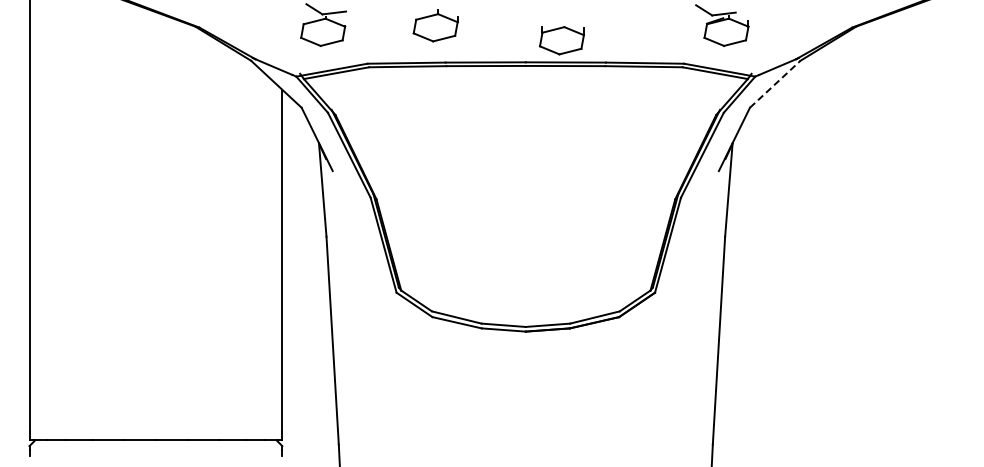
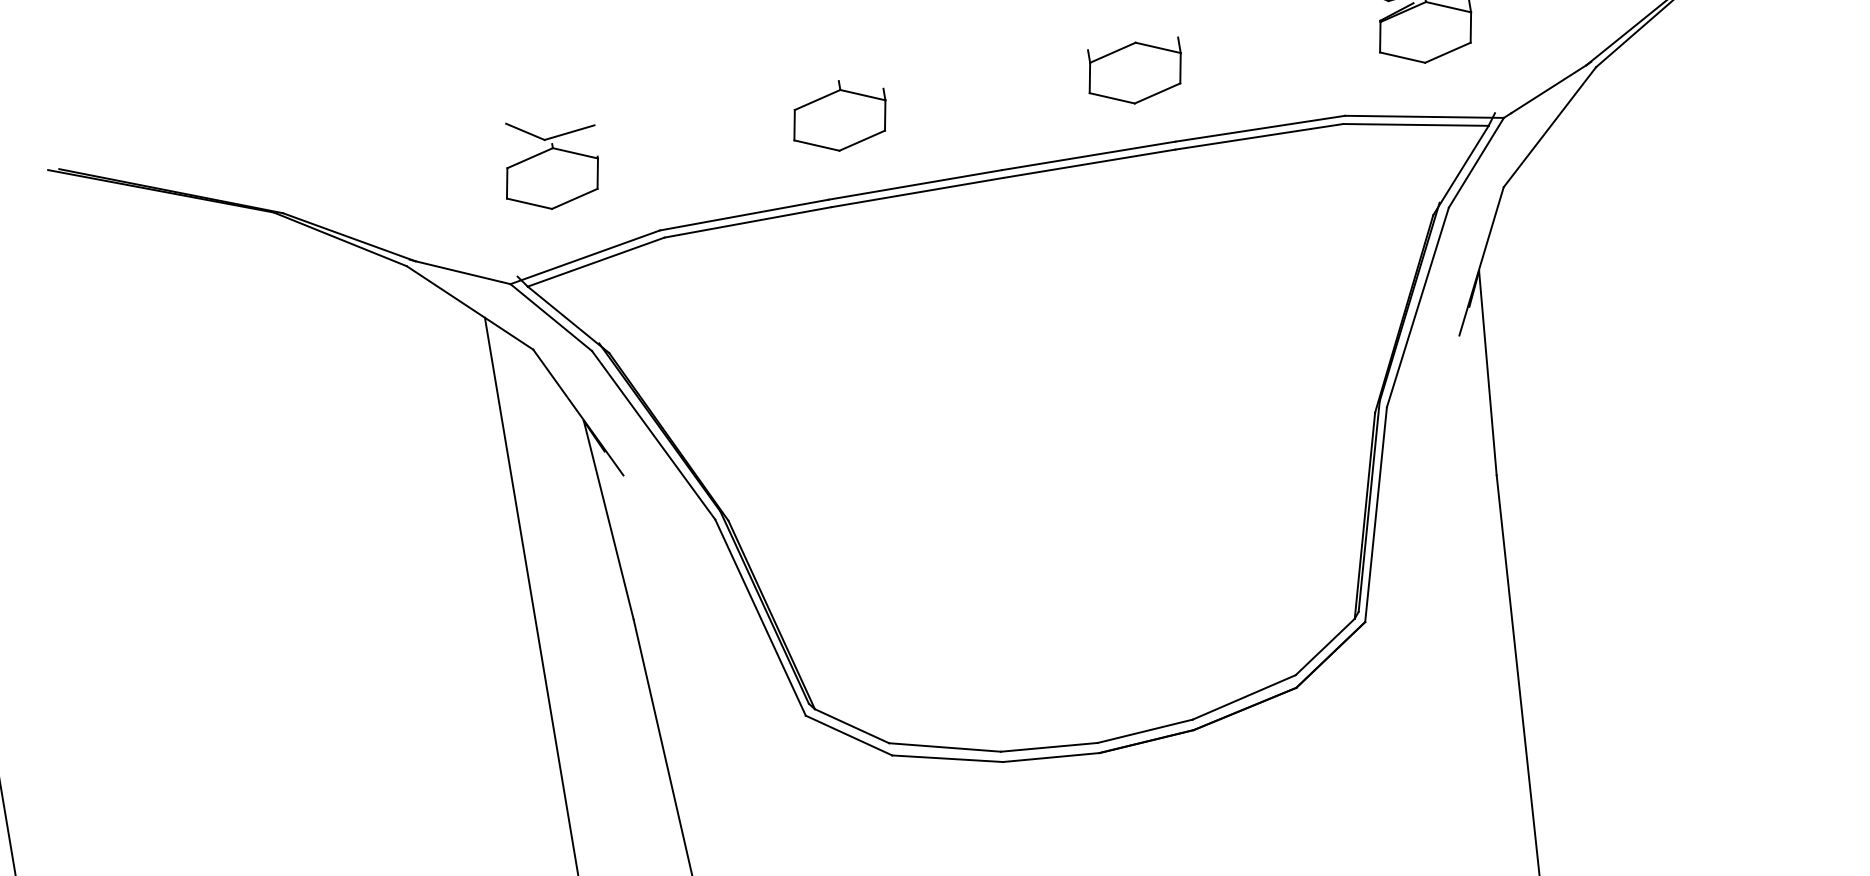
part: (435, 25) -> (838, 115), moved
part: (561, 40) -> (1134, 72), moved
line: (775, 84) -> (1550, 127), dashed -> solid

